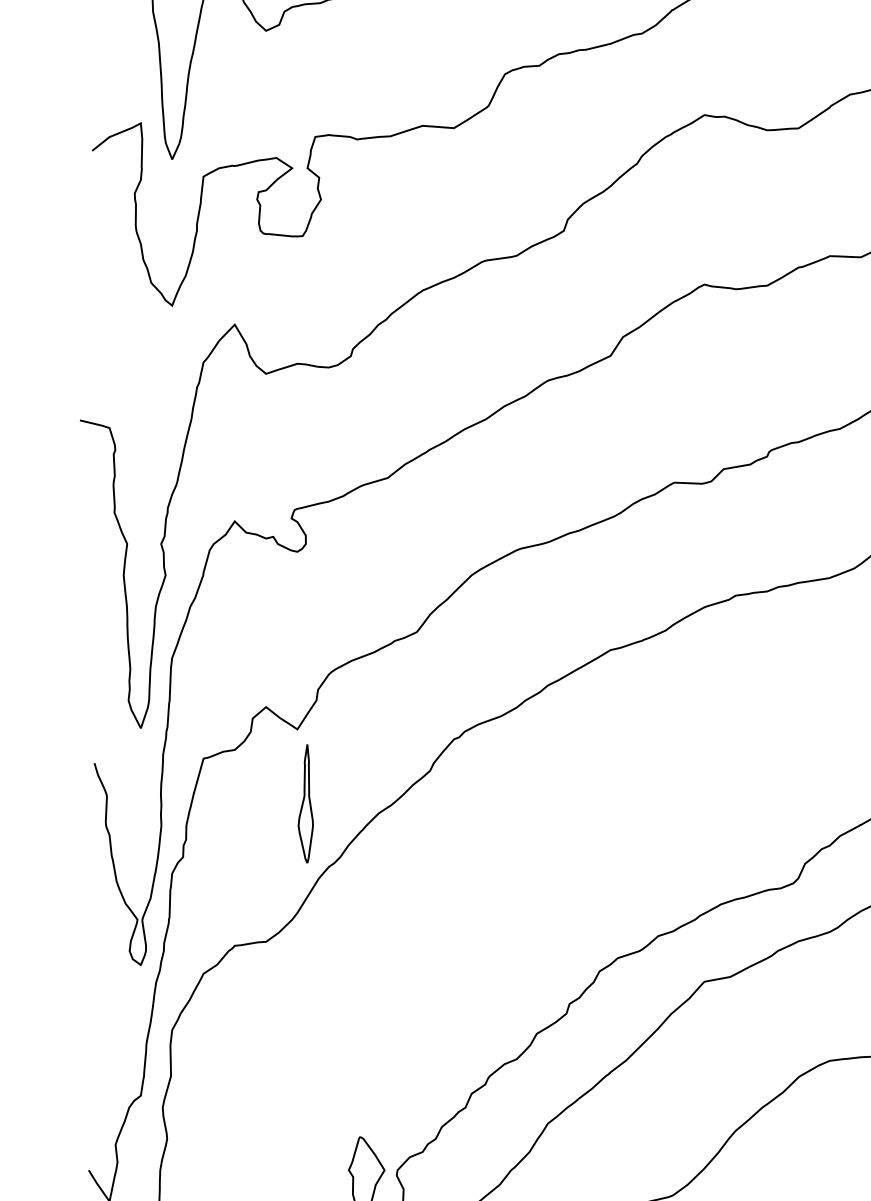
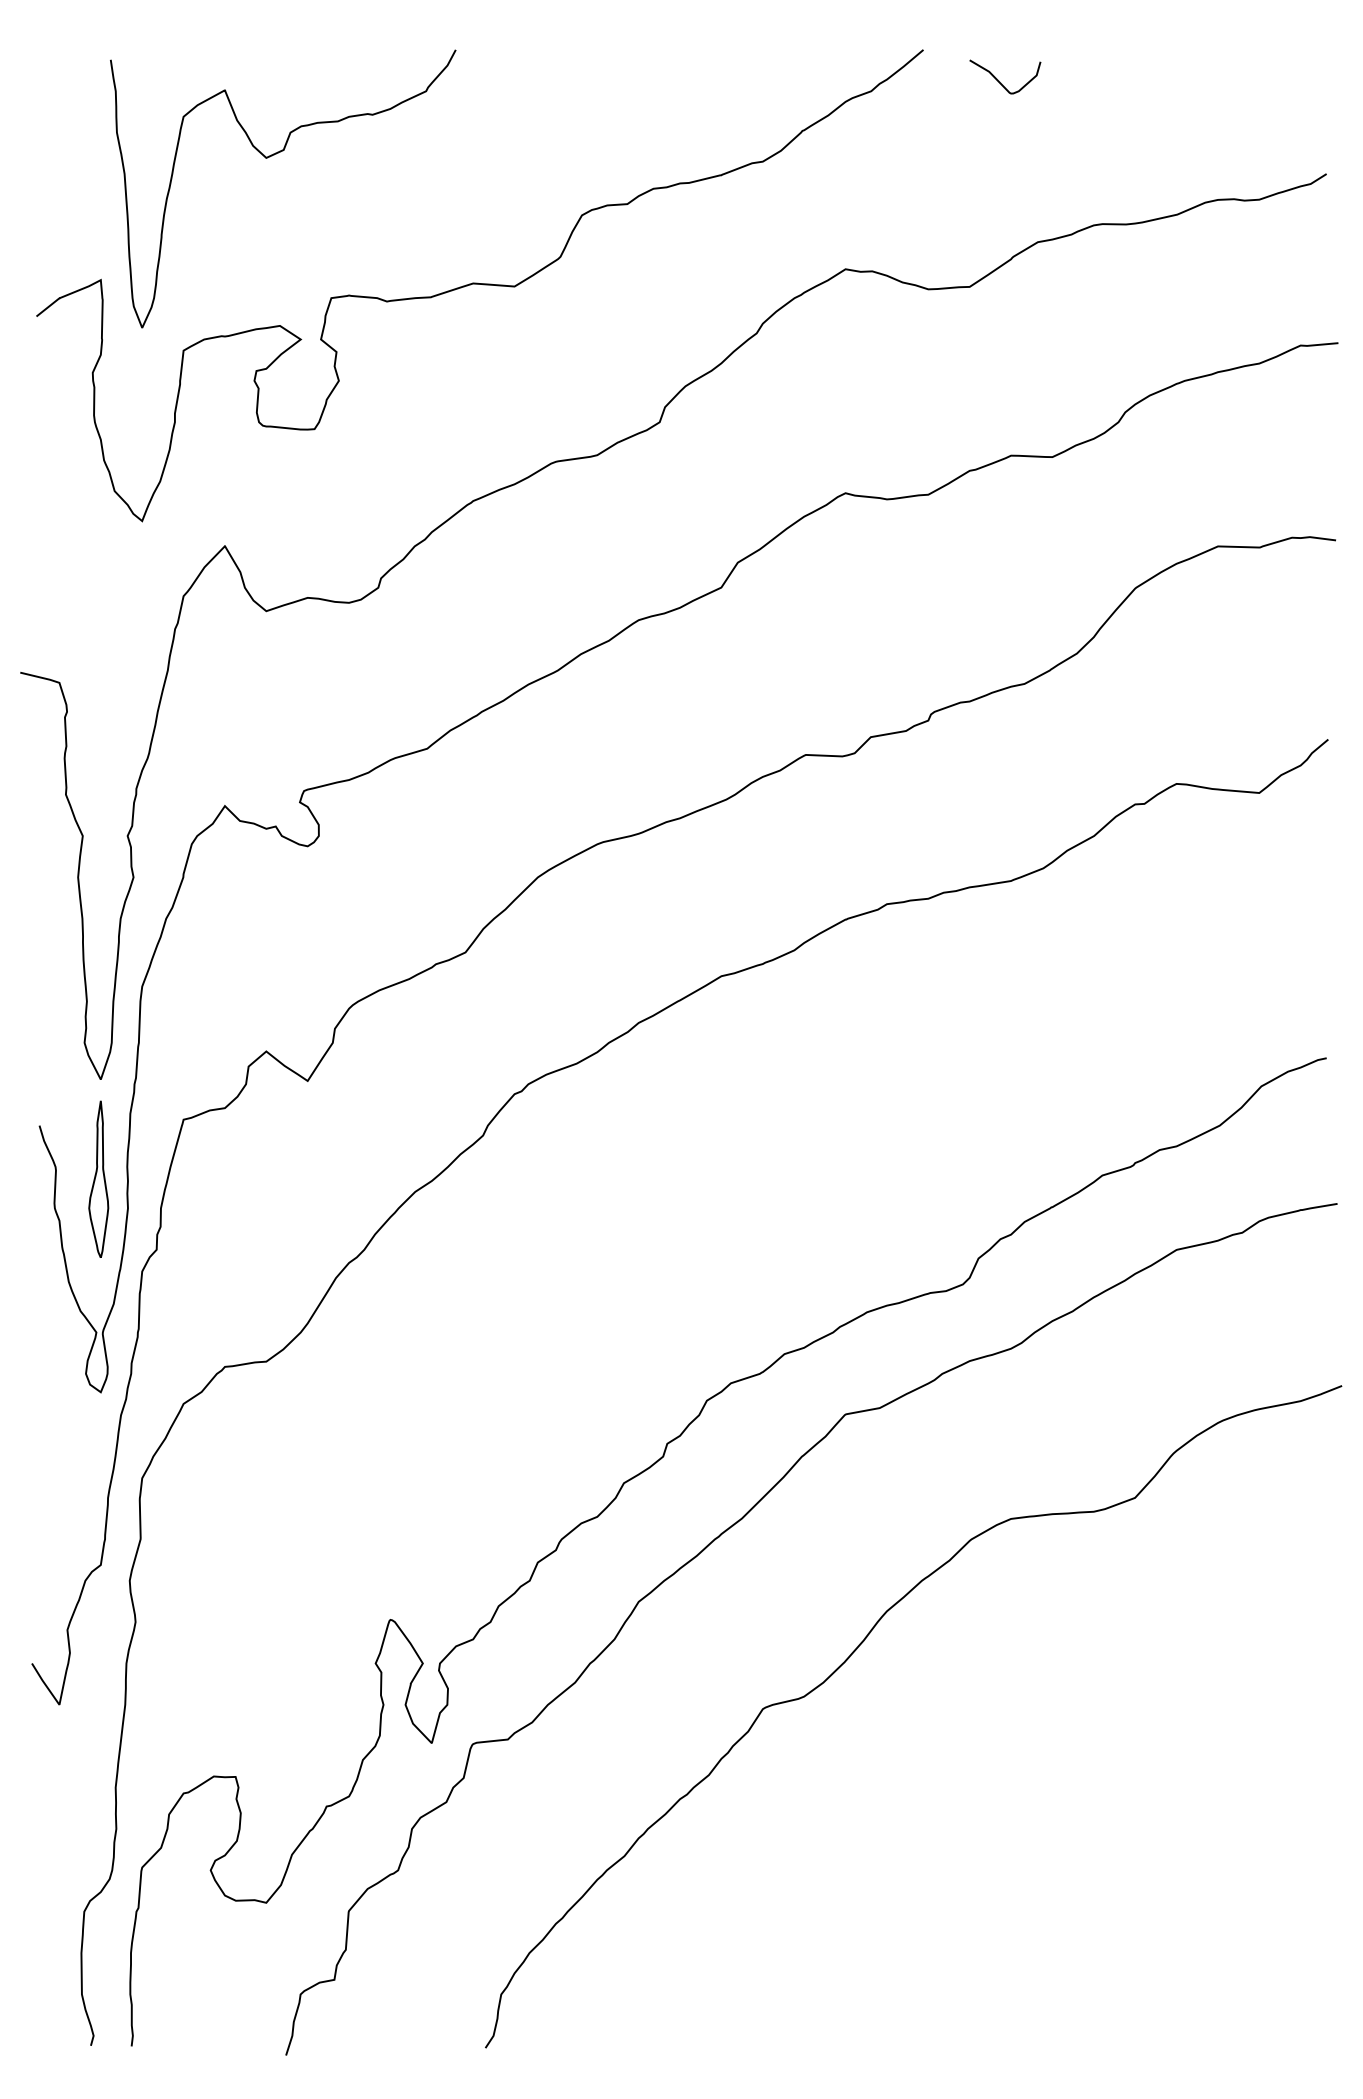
part: (305, 803) -> (98, 1178), moved

